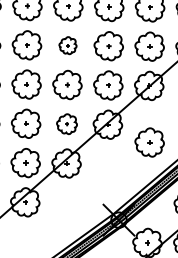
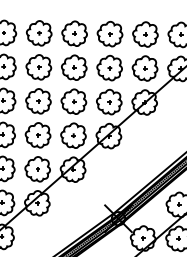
part: (68, 45) -> (74, 67), size x1.67
part: (67, 124) -> (73, 135), size x1.43
part: (149, 142) -> (144, 151), removed

